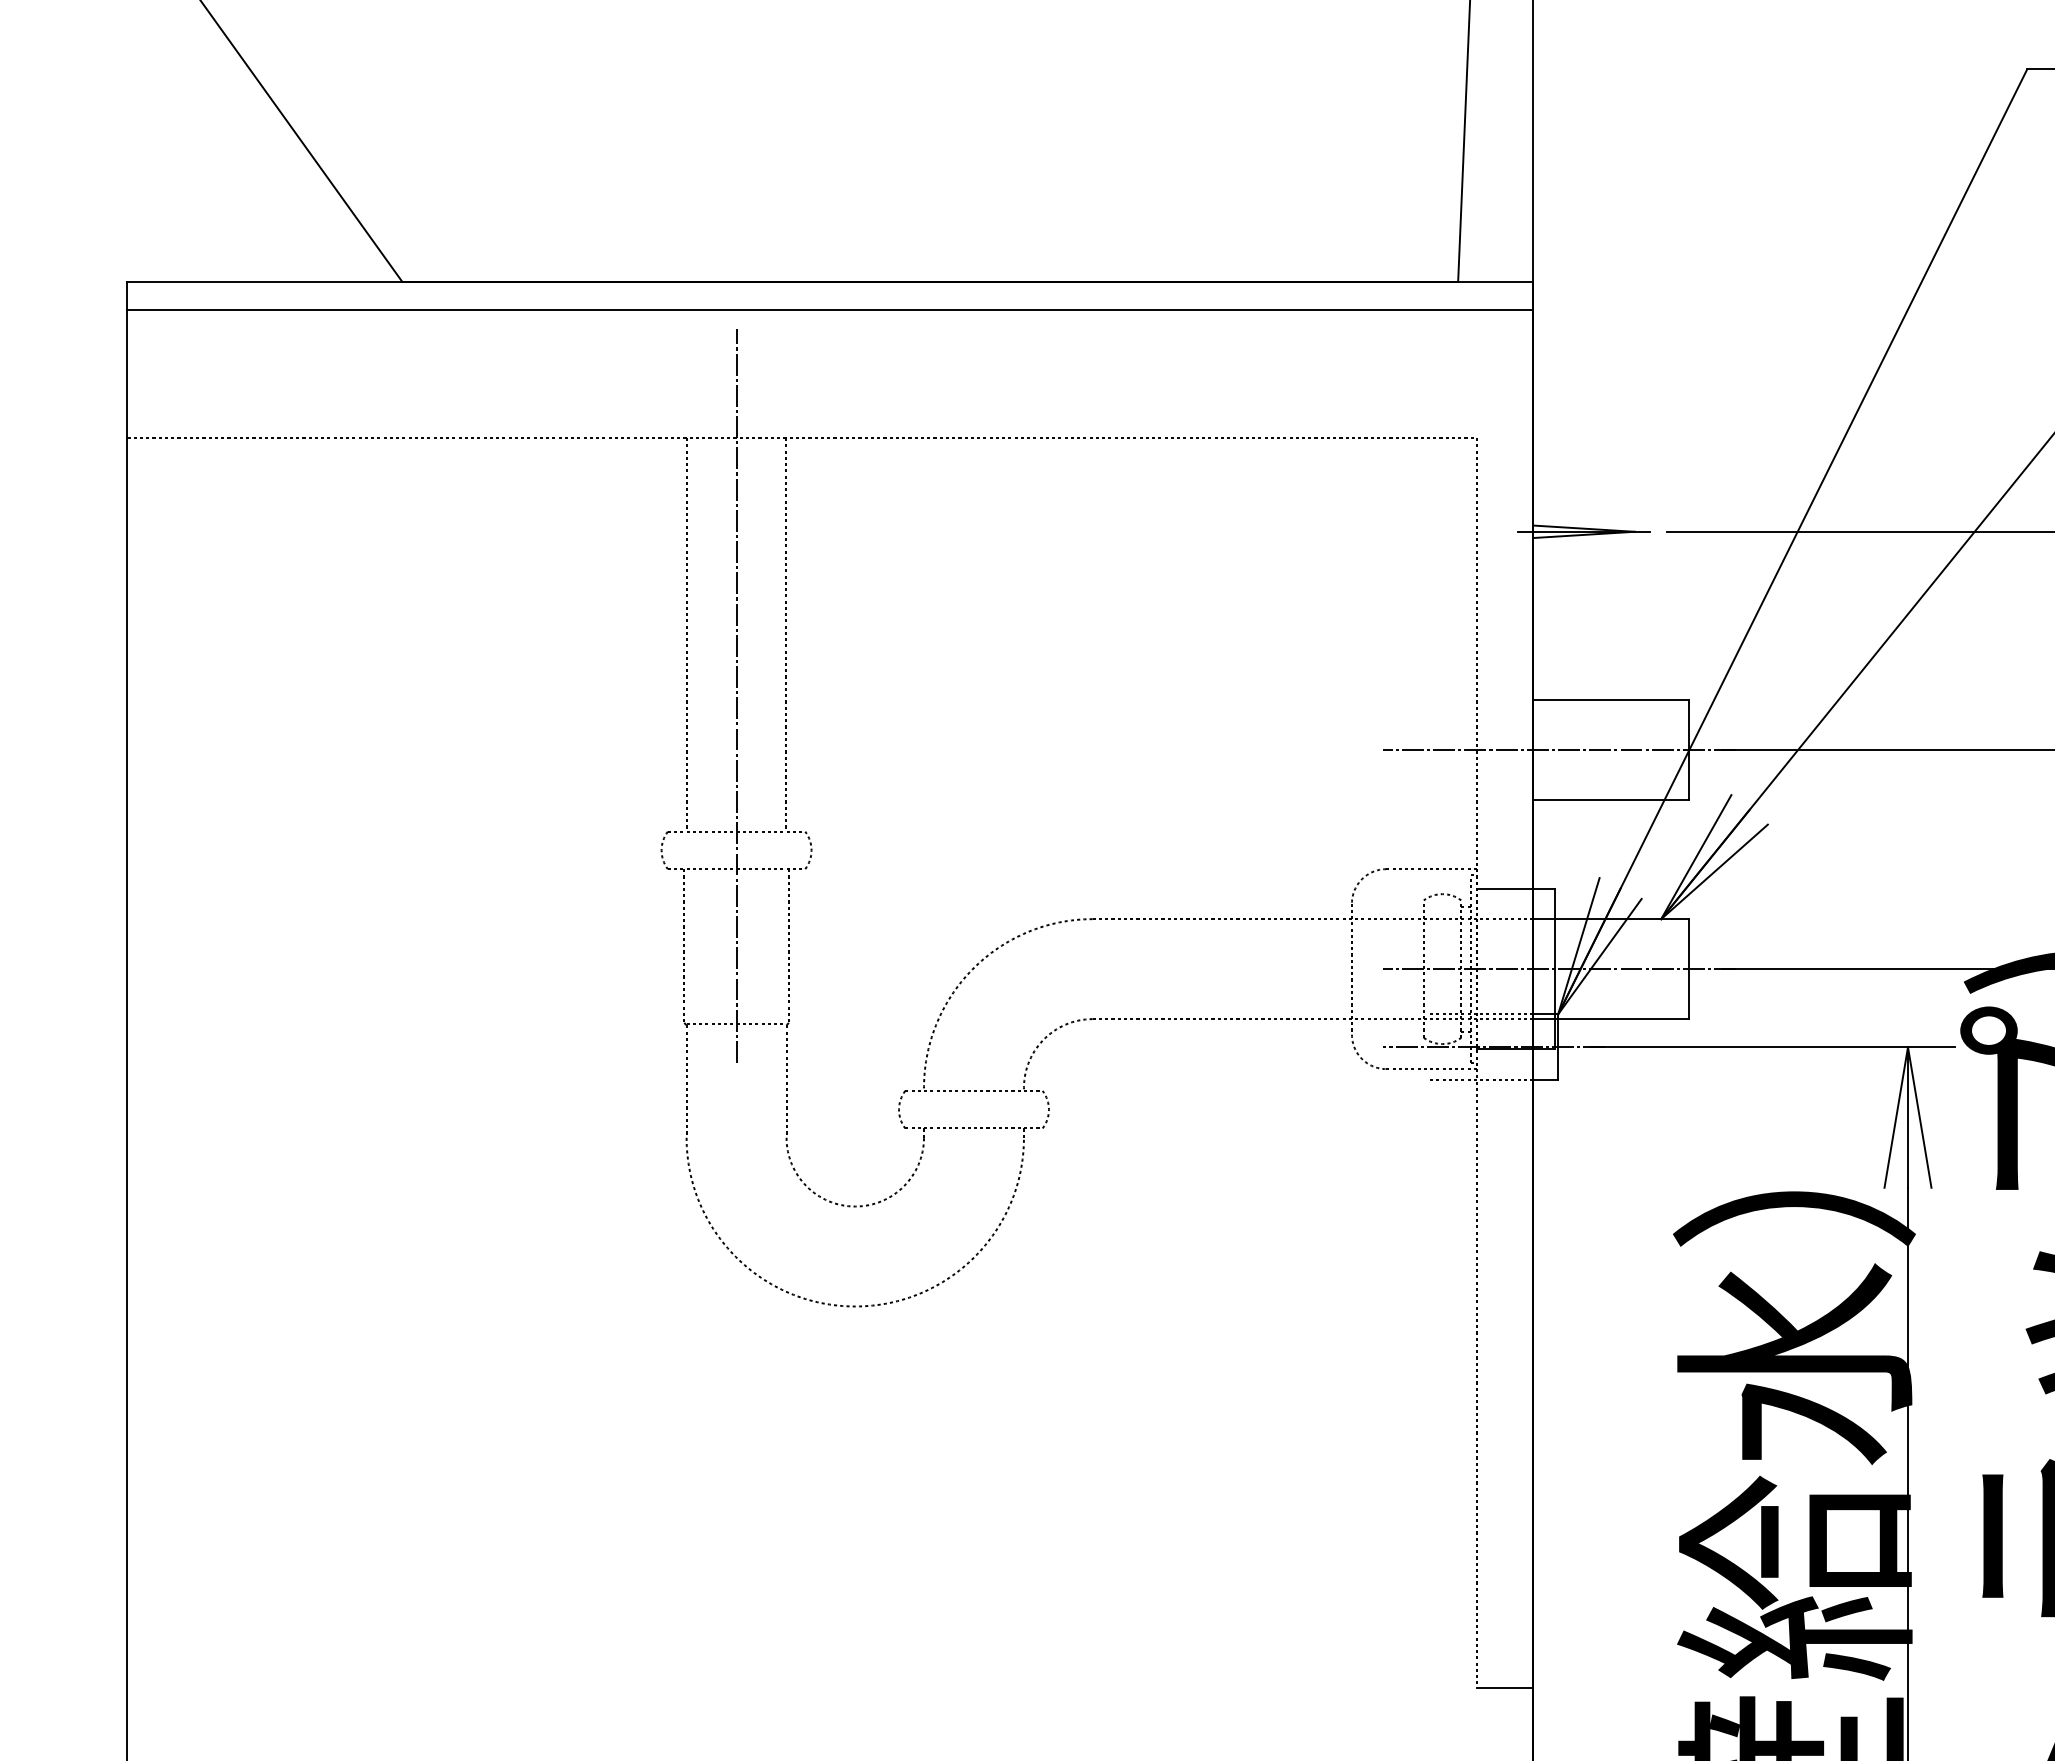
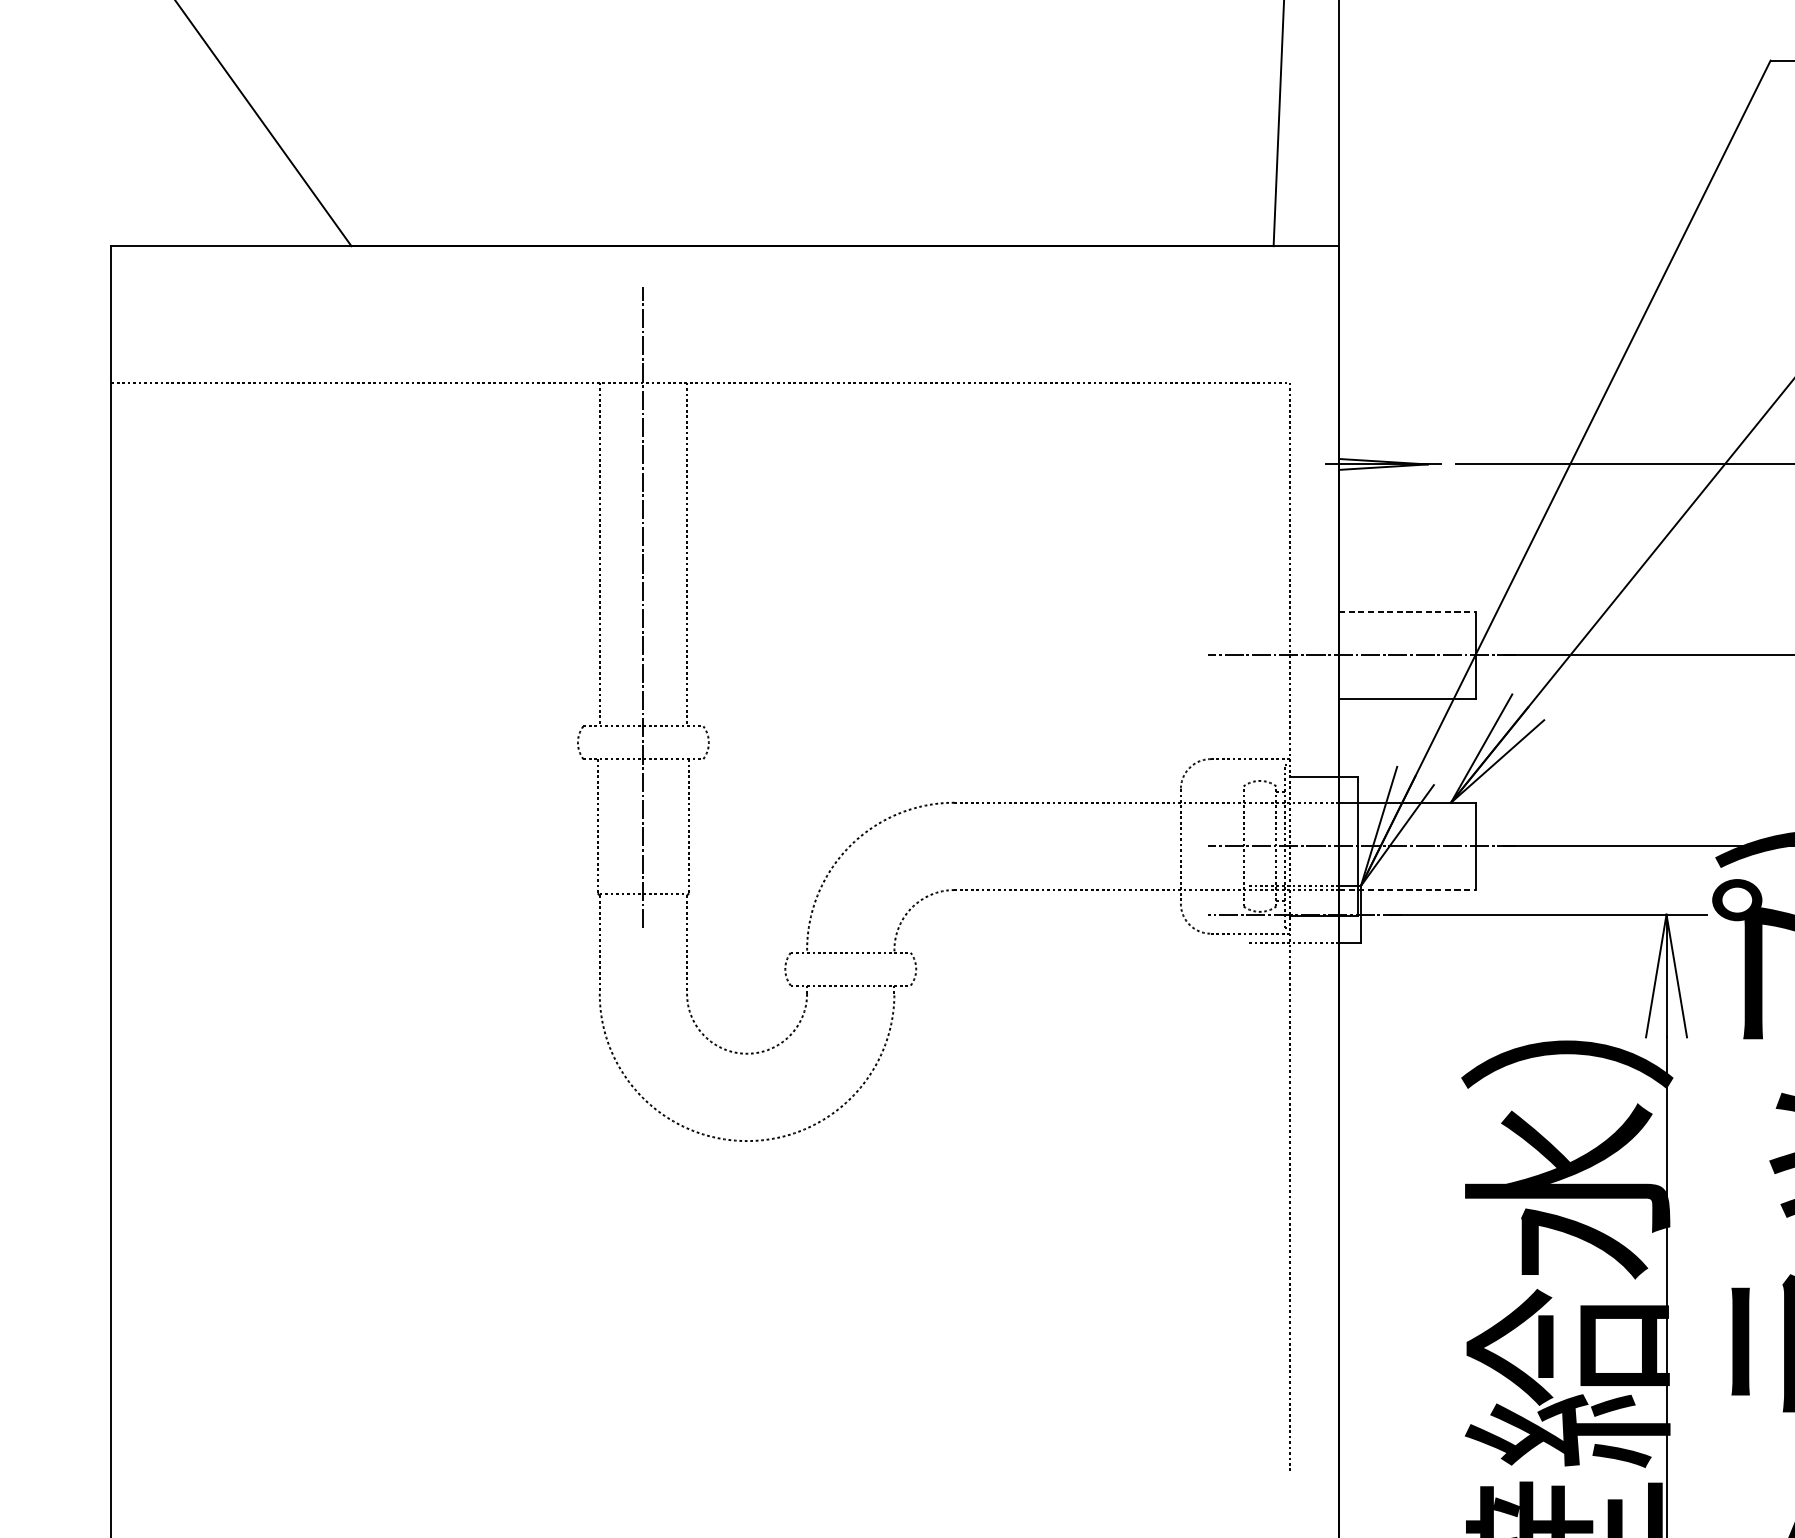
line: (830, 310) -> (725, 271), removed
line: (1611, 700) -> (1407, 611), solid -> dashed
line: (1611, 1019) -> (1407, 890), solid -> dashed
line: (1504, 1687) -> (1314, 1473), removed

